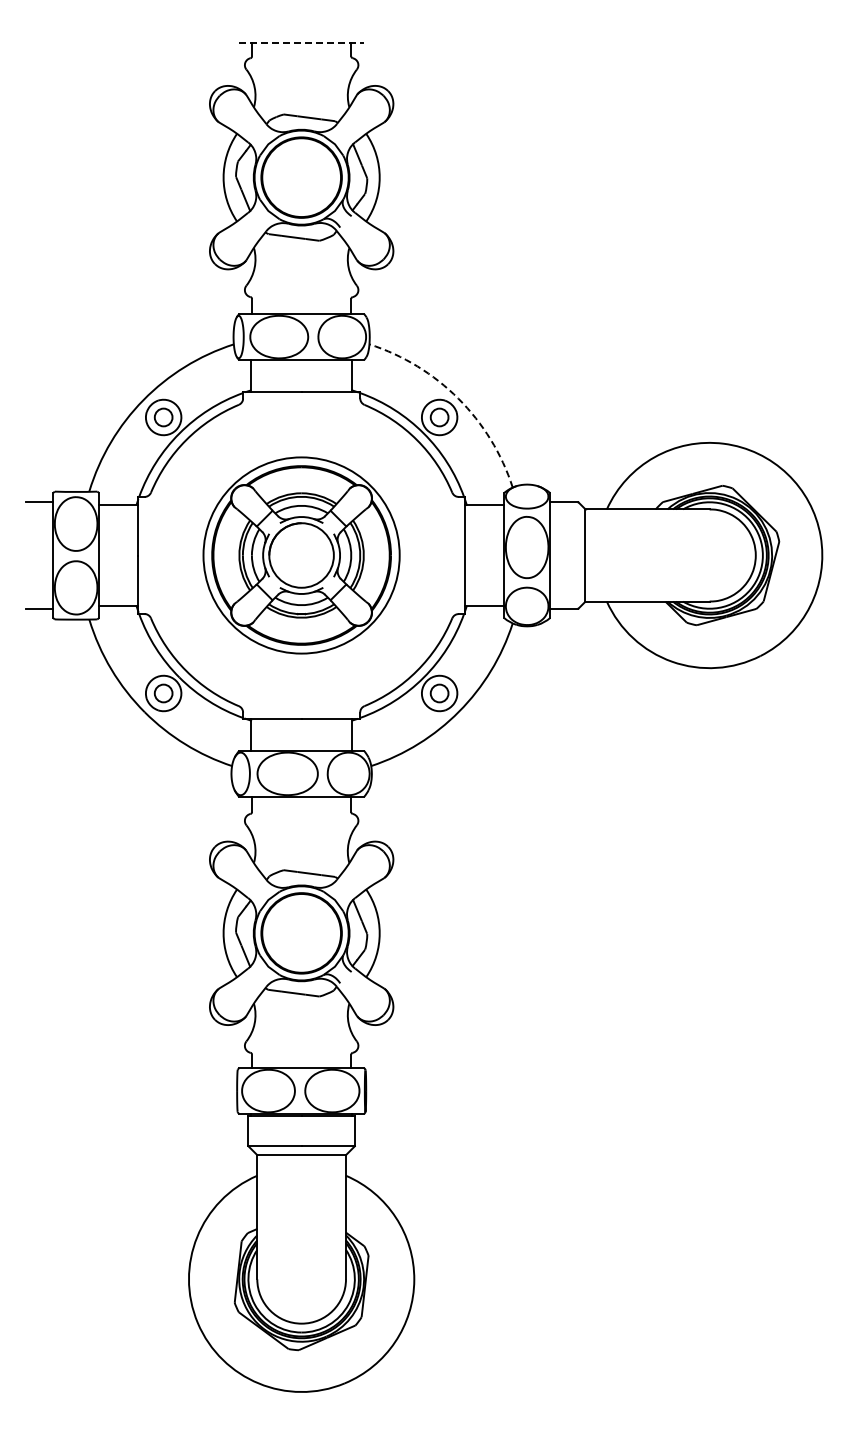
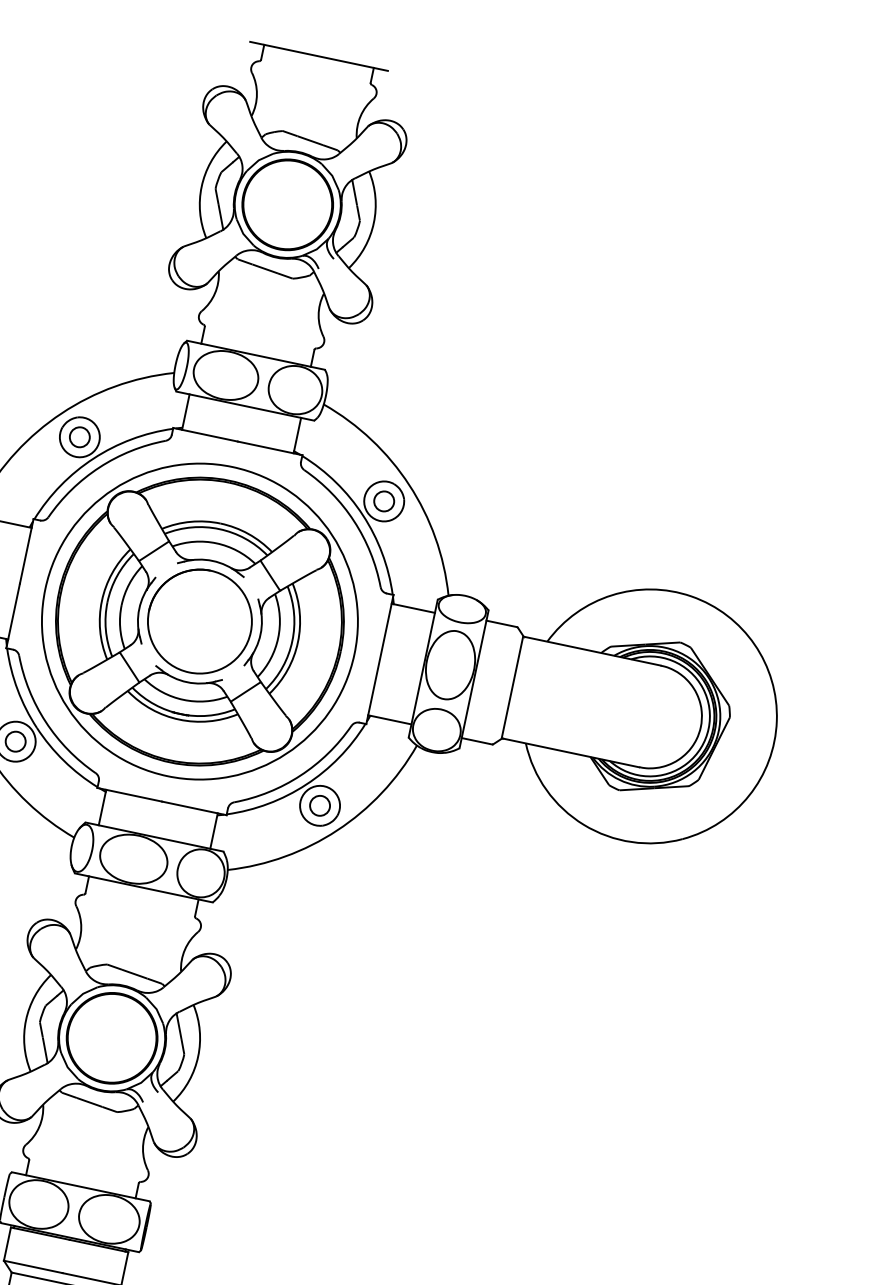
line: (302, 43) -> (319, 57), dashed -> solid
arc: (458, 398) -> (409, 484), dashed -> solid
part: (301, 555) -> (199, 621), size x1.43

